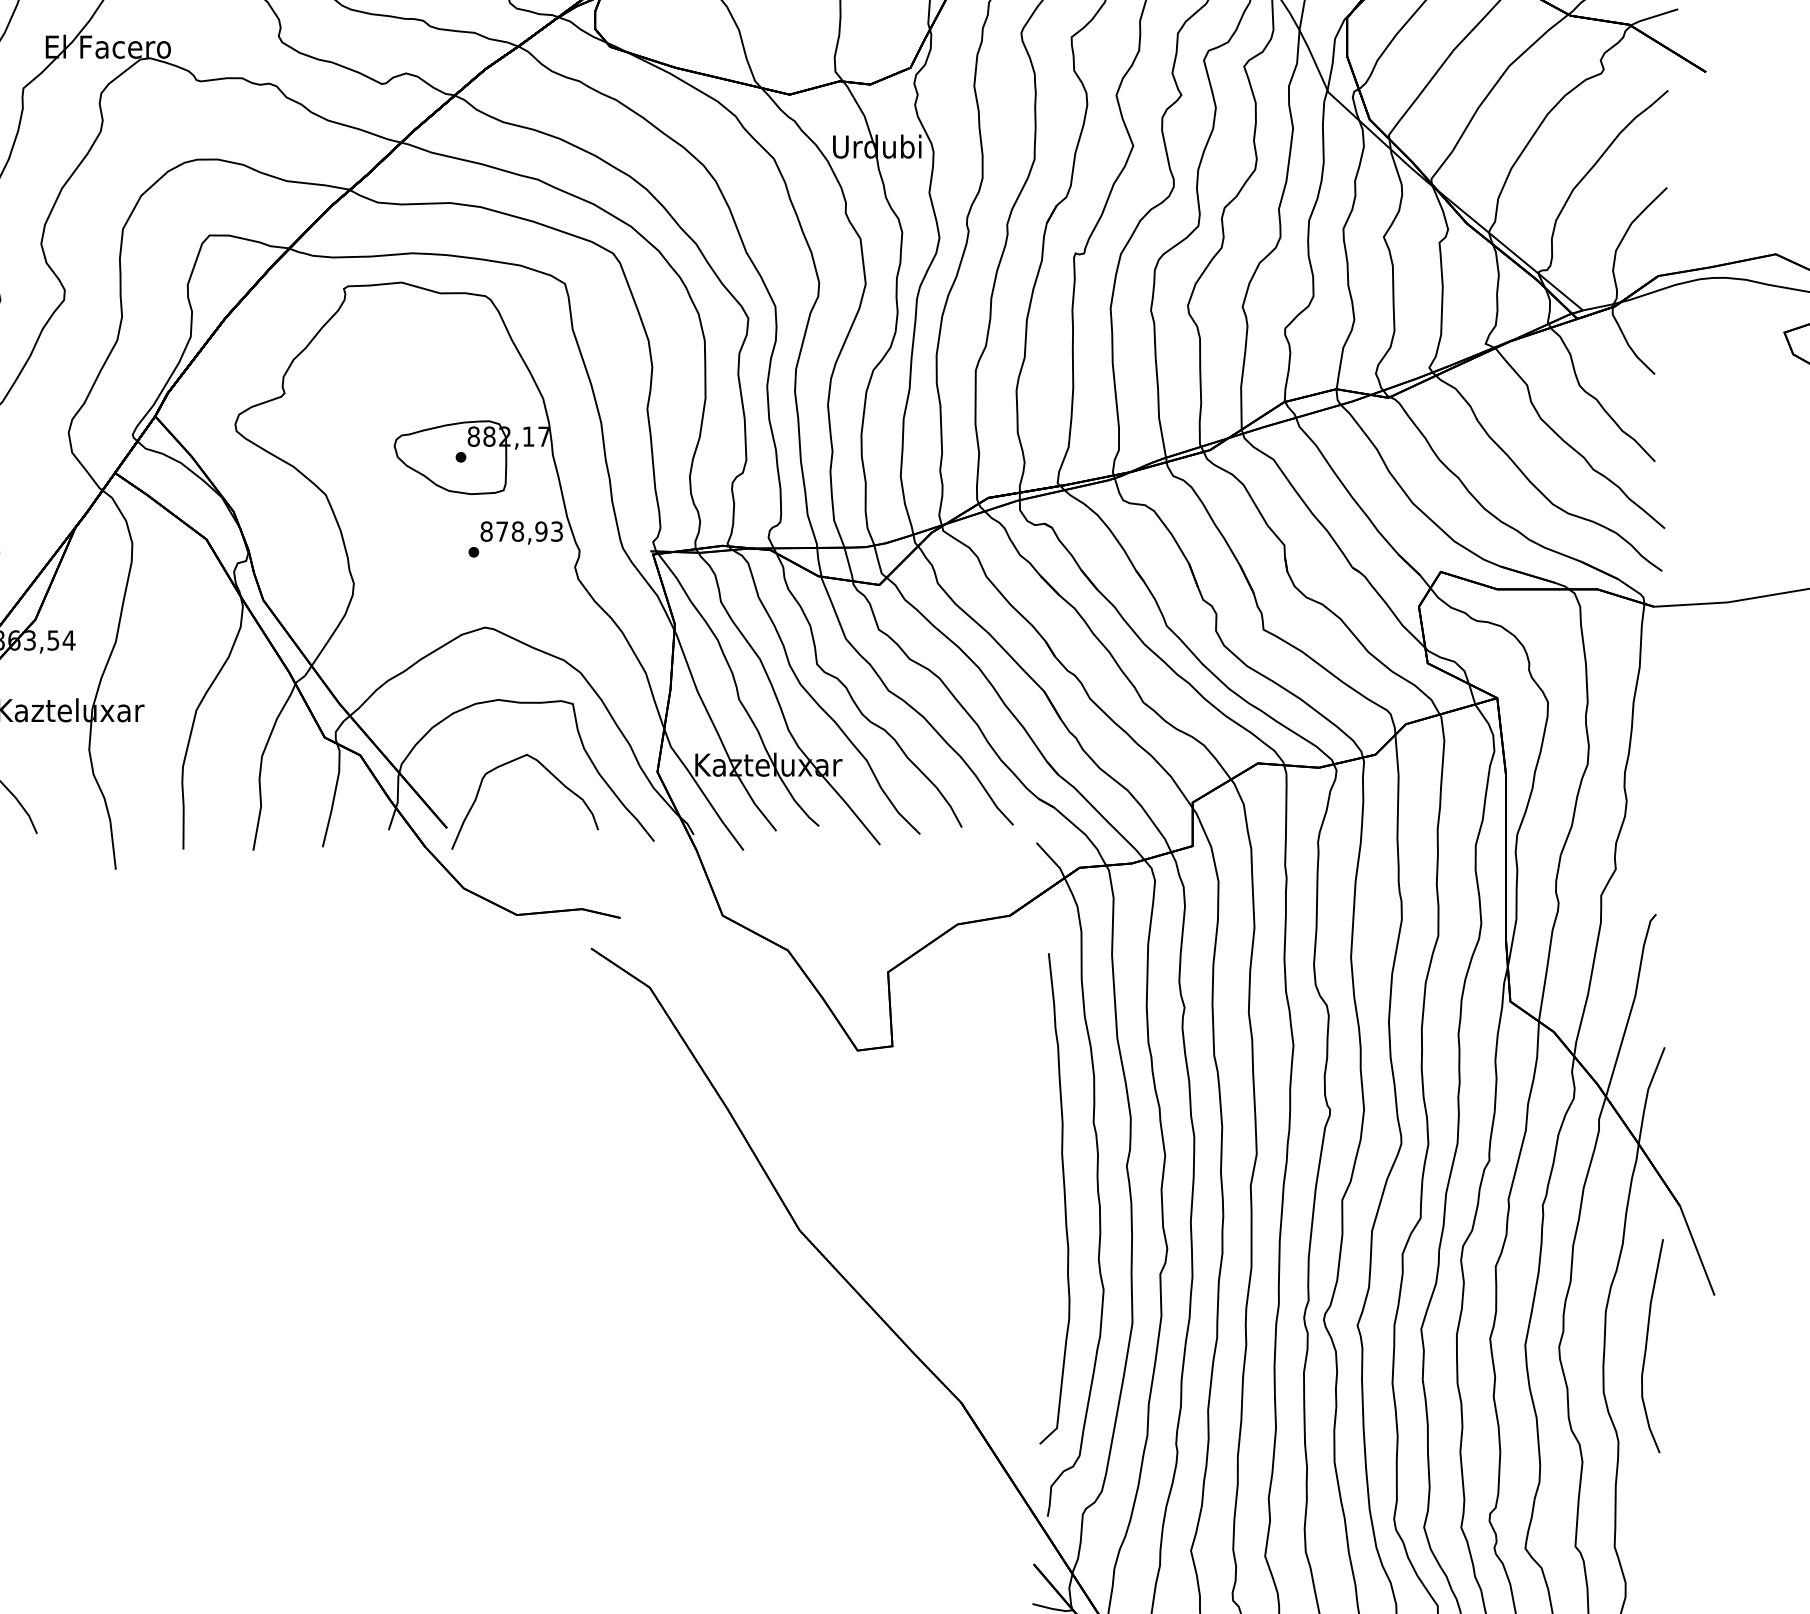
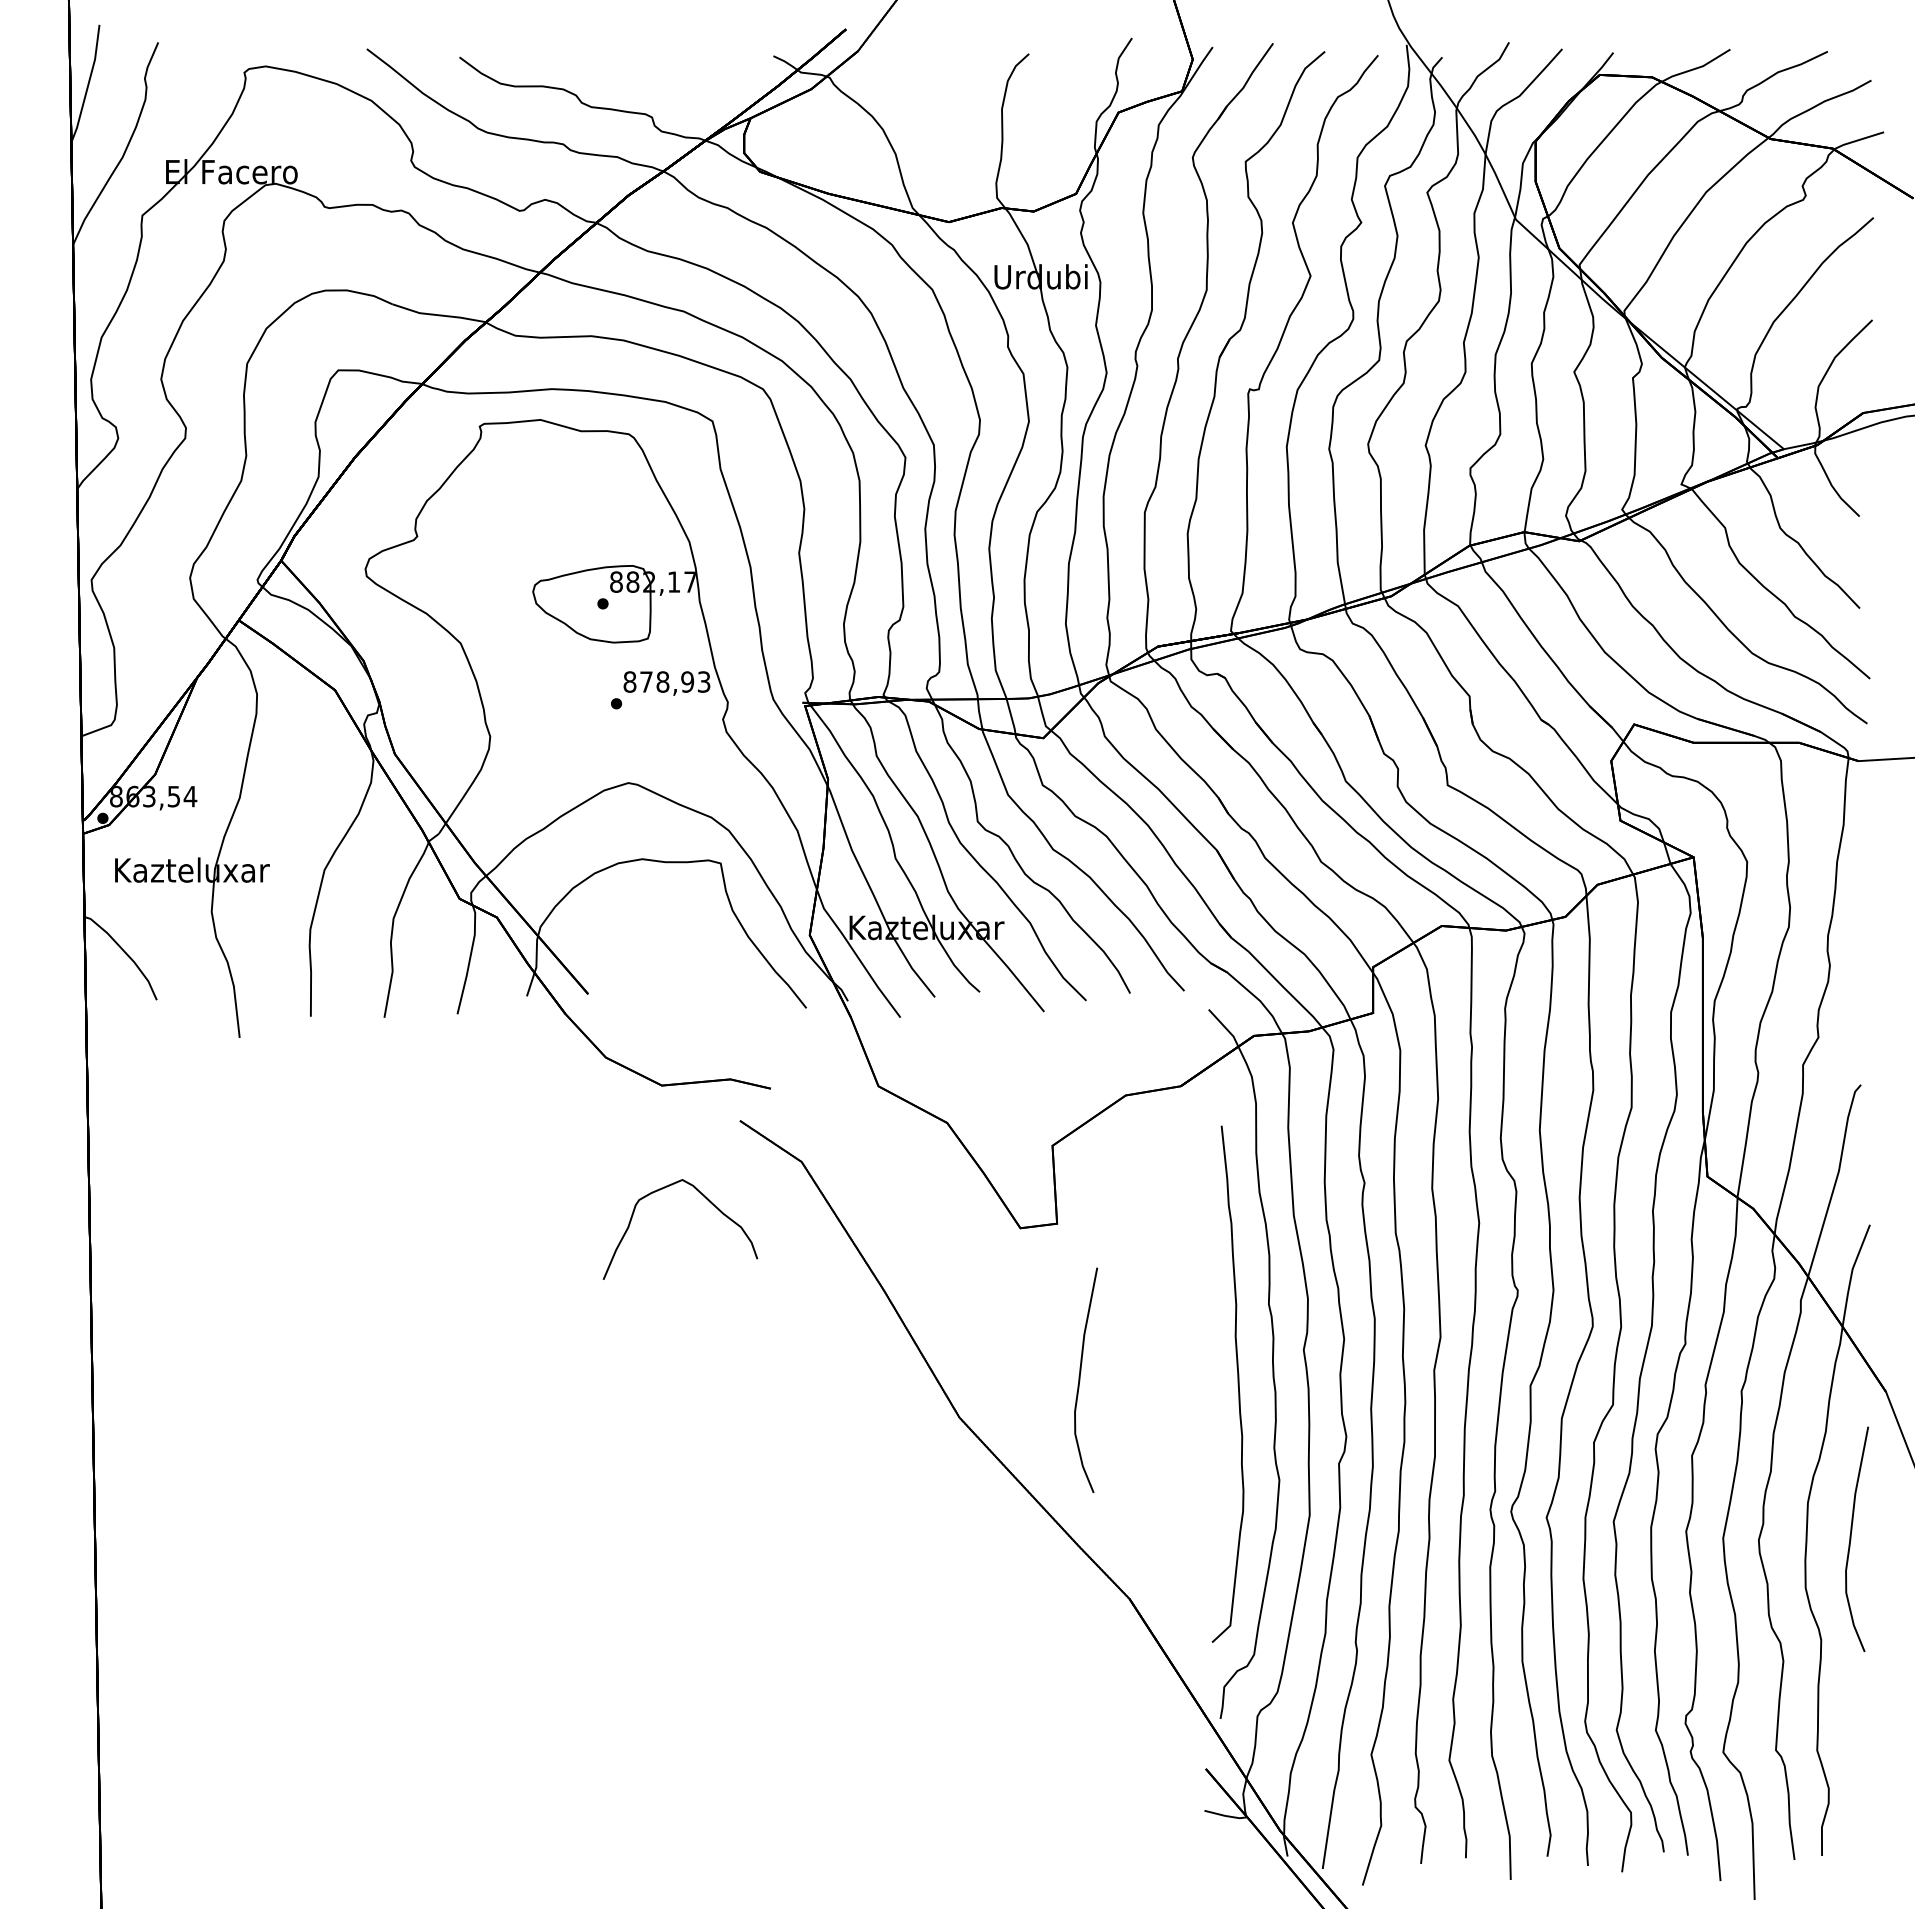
curve: (551, 775) -> (708, 1201), moved
part: (920, 1194) -> (1086, 1379), added

